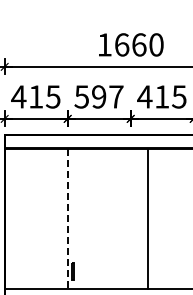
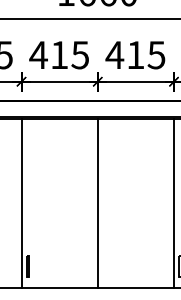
text: (98, 96) -> (58, 54), 597 -> 415
line: (67, 219) -> (21, 203), dashed -> solid
line: (147, 219) -> (97, 203), moved

